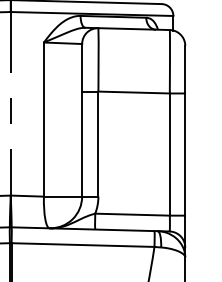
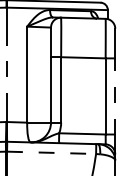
line: (185, 153) -> (115, 95), solid -> dashed
line: (82, 244) -> (51, 152), solid -> dashed

